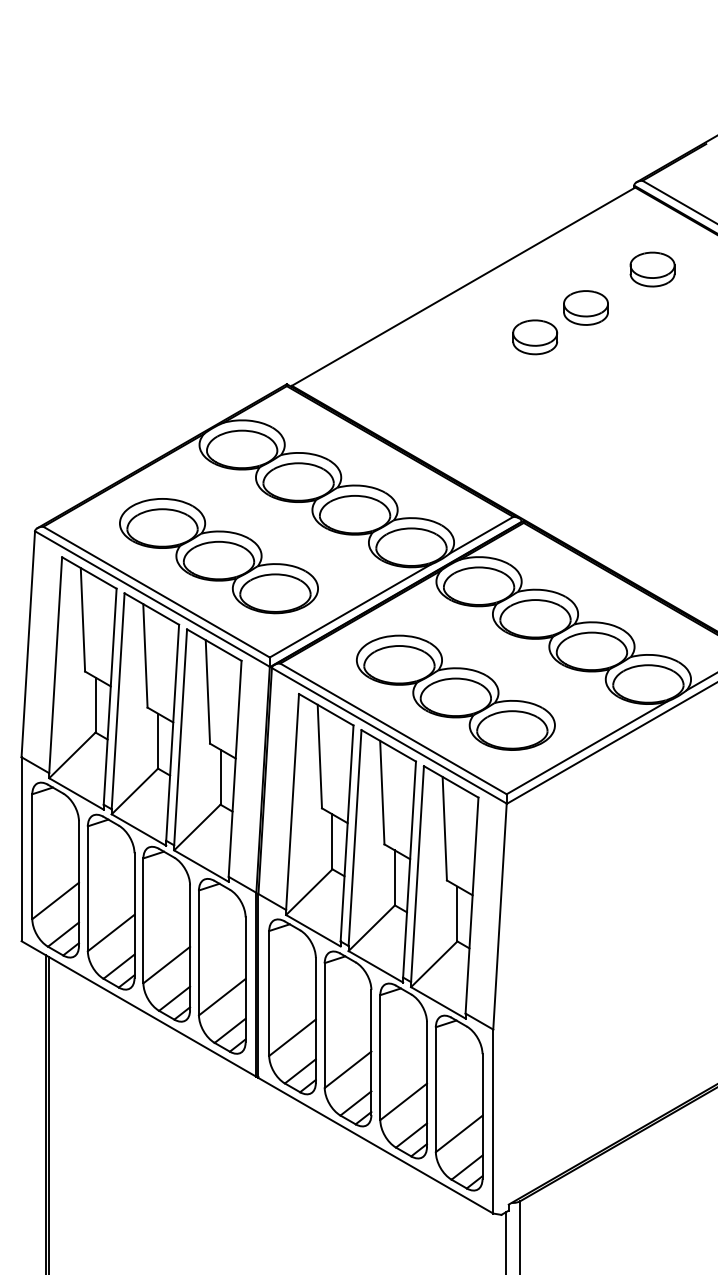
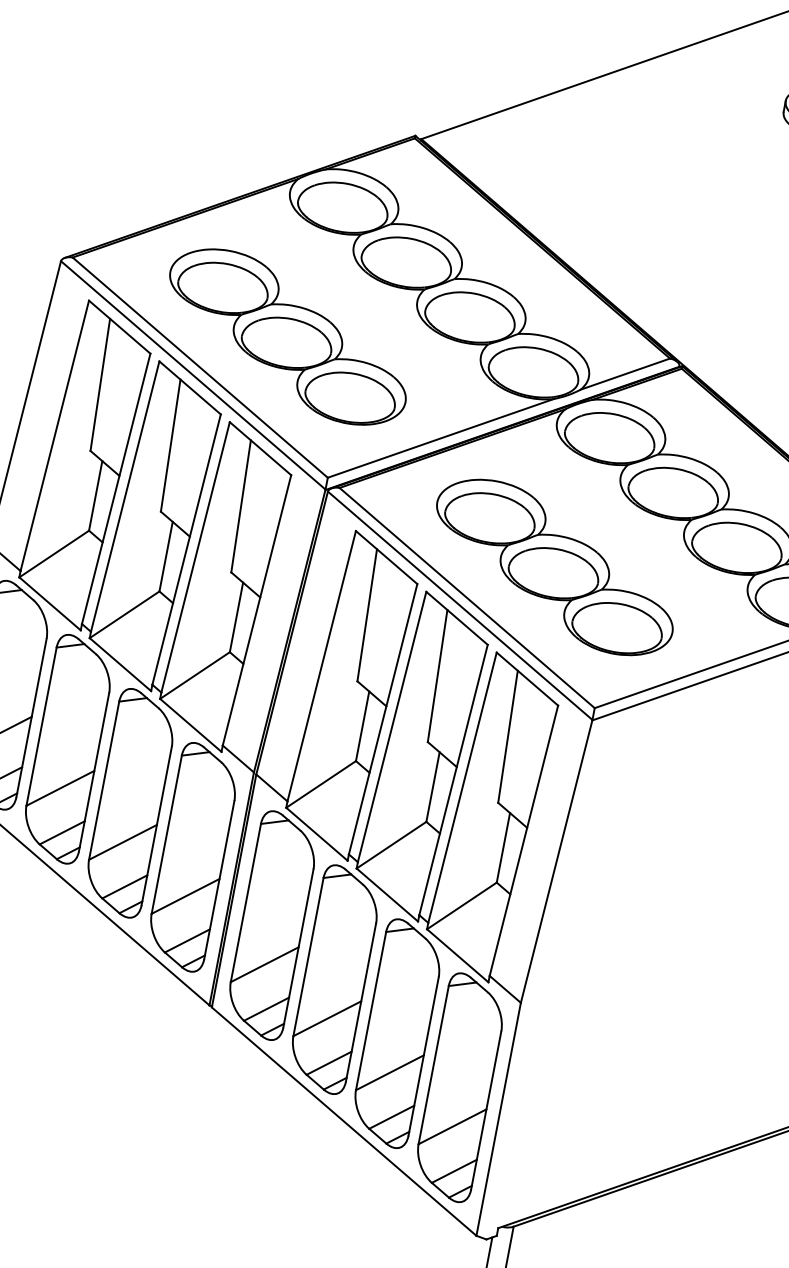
part: (535, 337) -> (741, 136), removed

